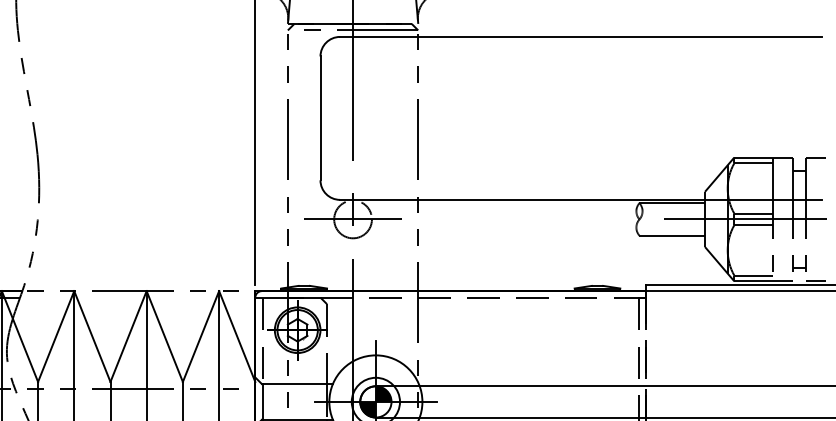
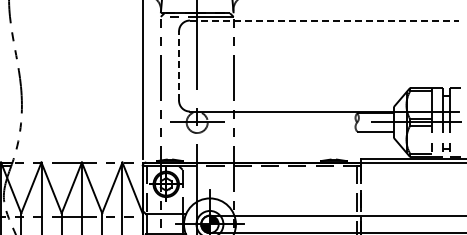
line: (580, 36) -> (324, 20), solid -> dashed
line: (321, 119) -> (179, 66), solid -> dashed

